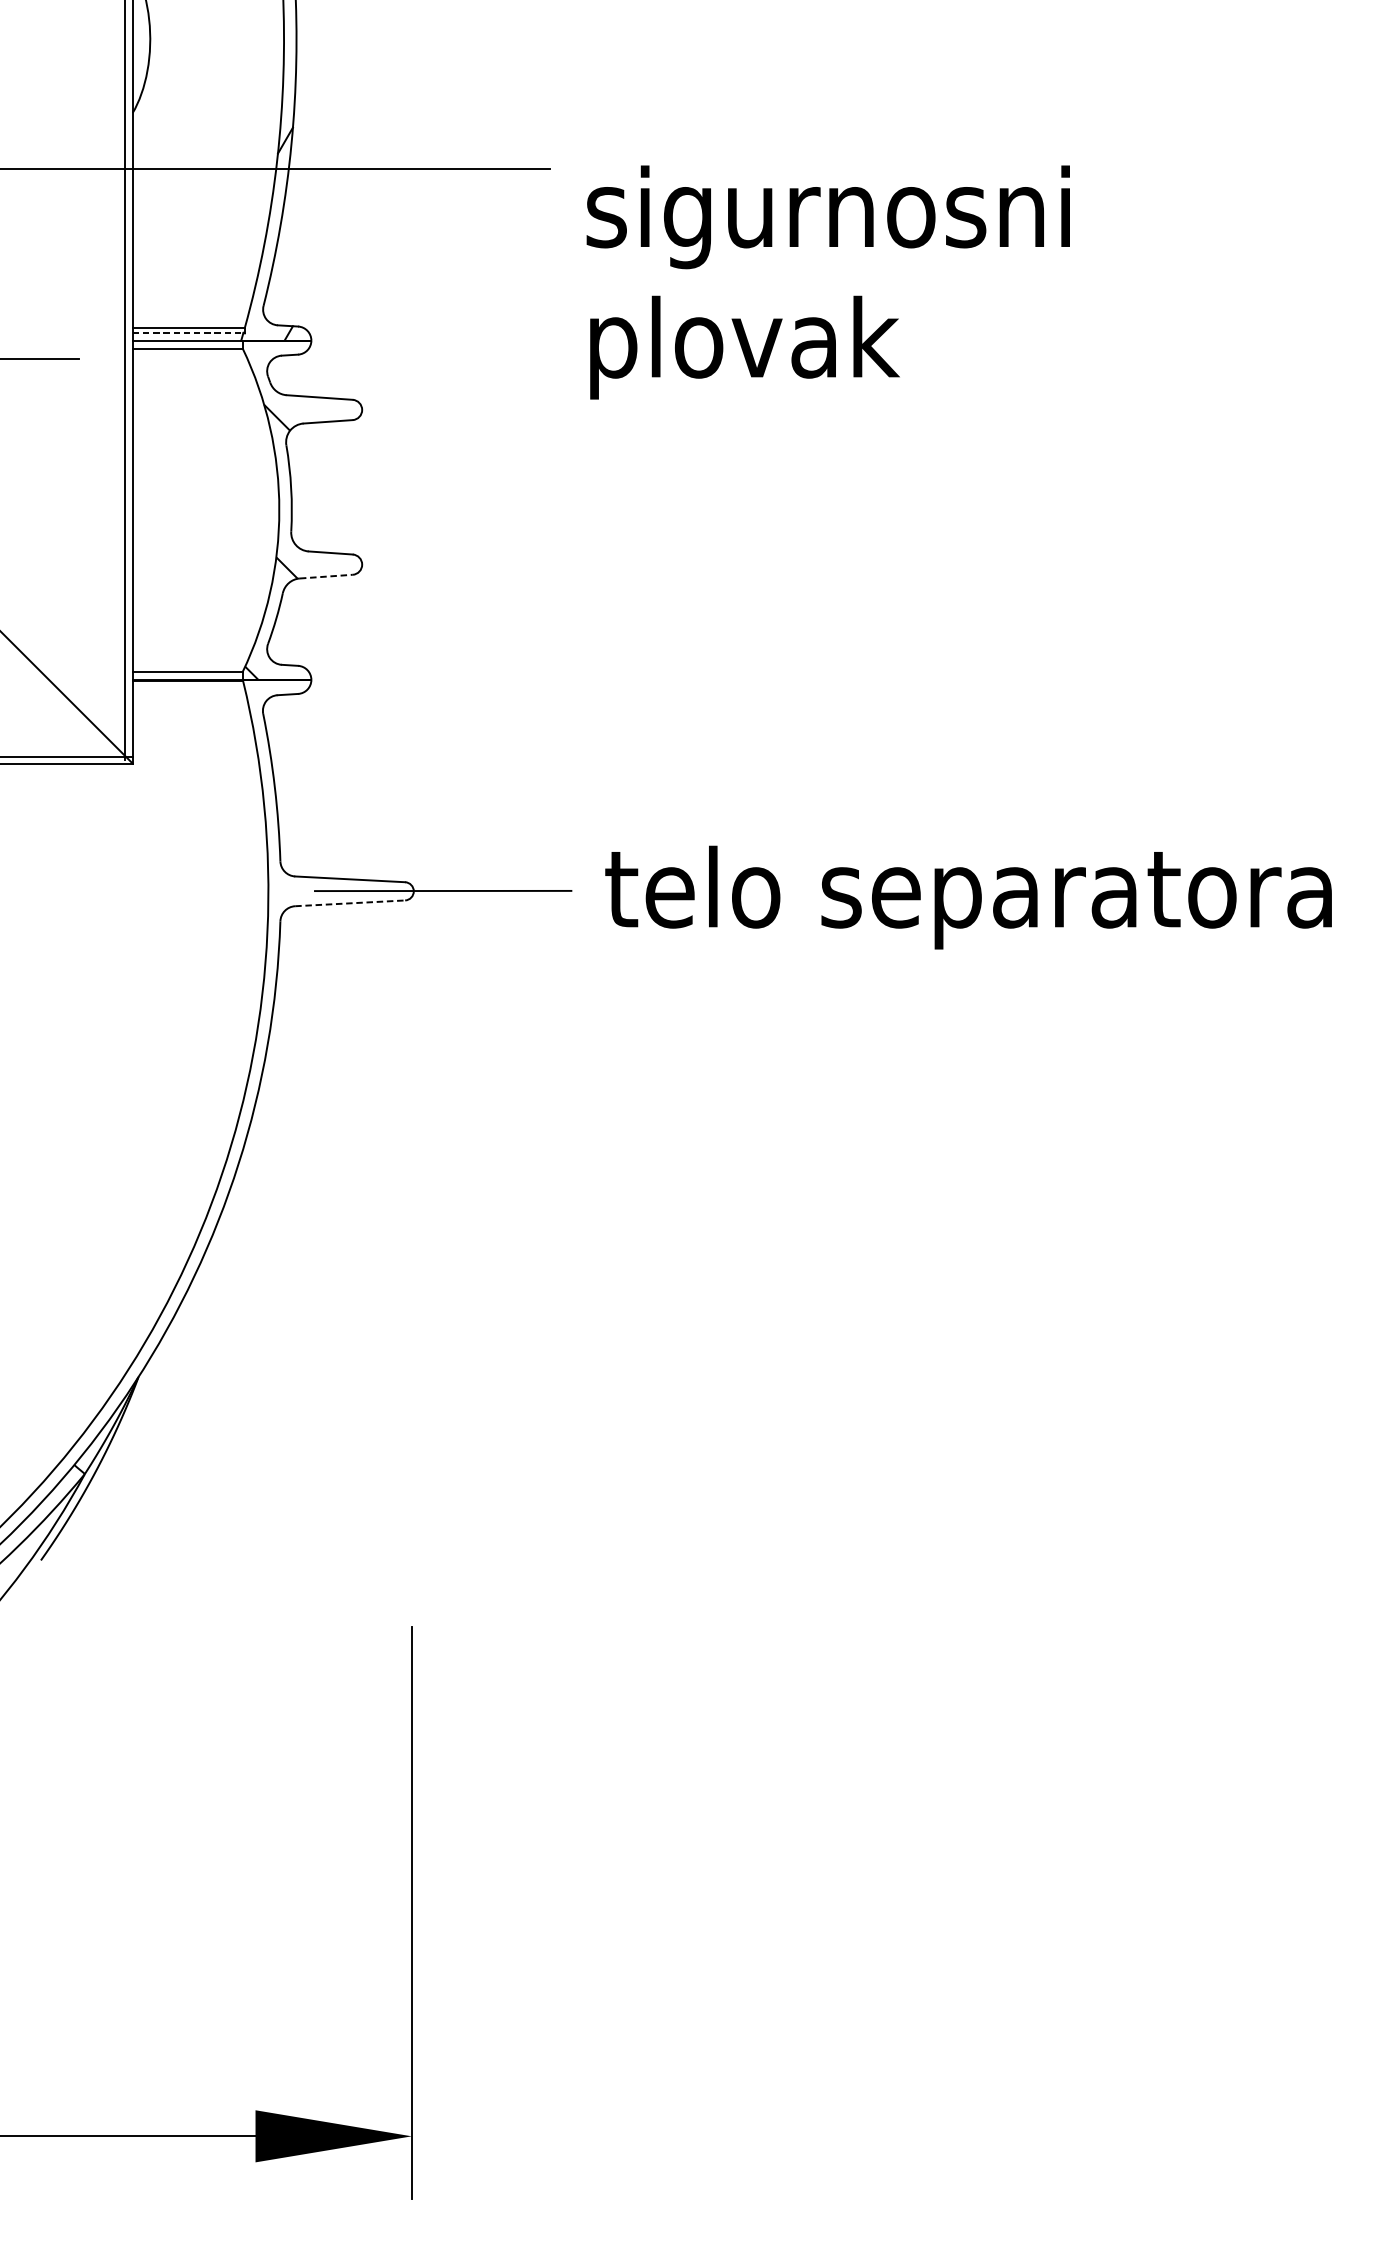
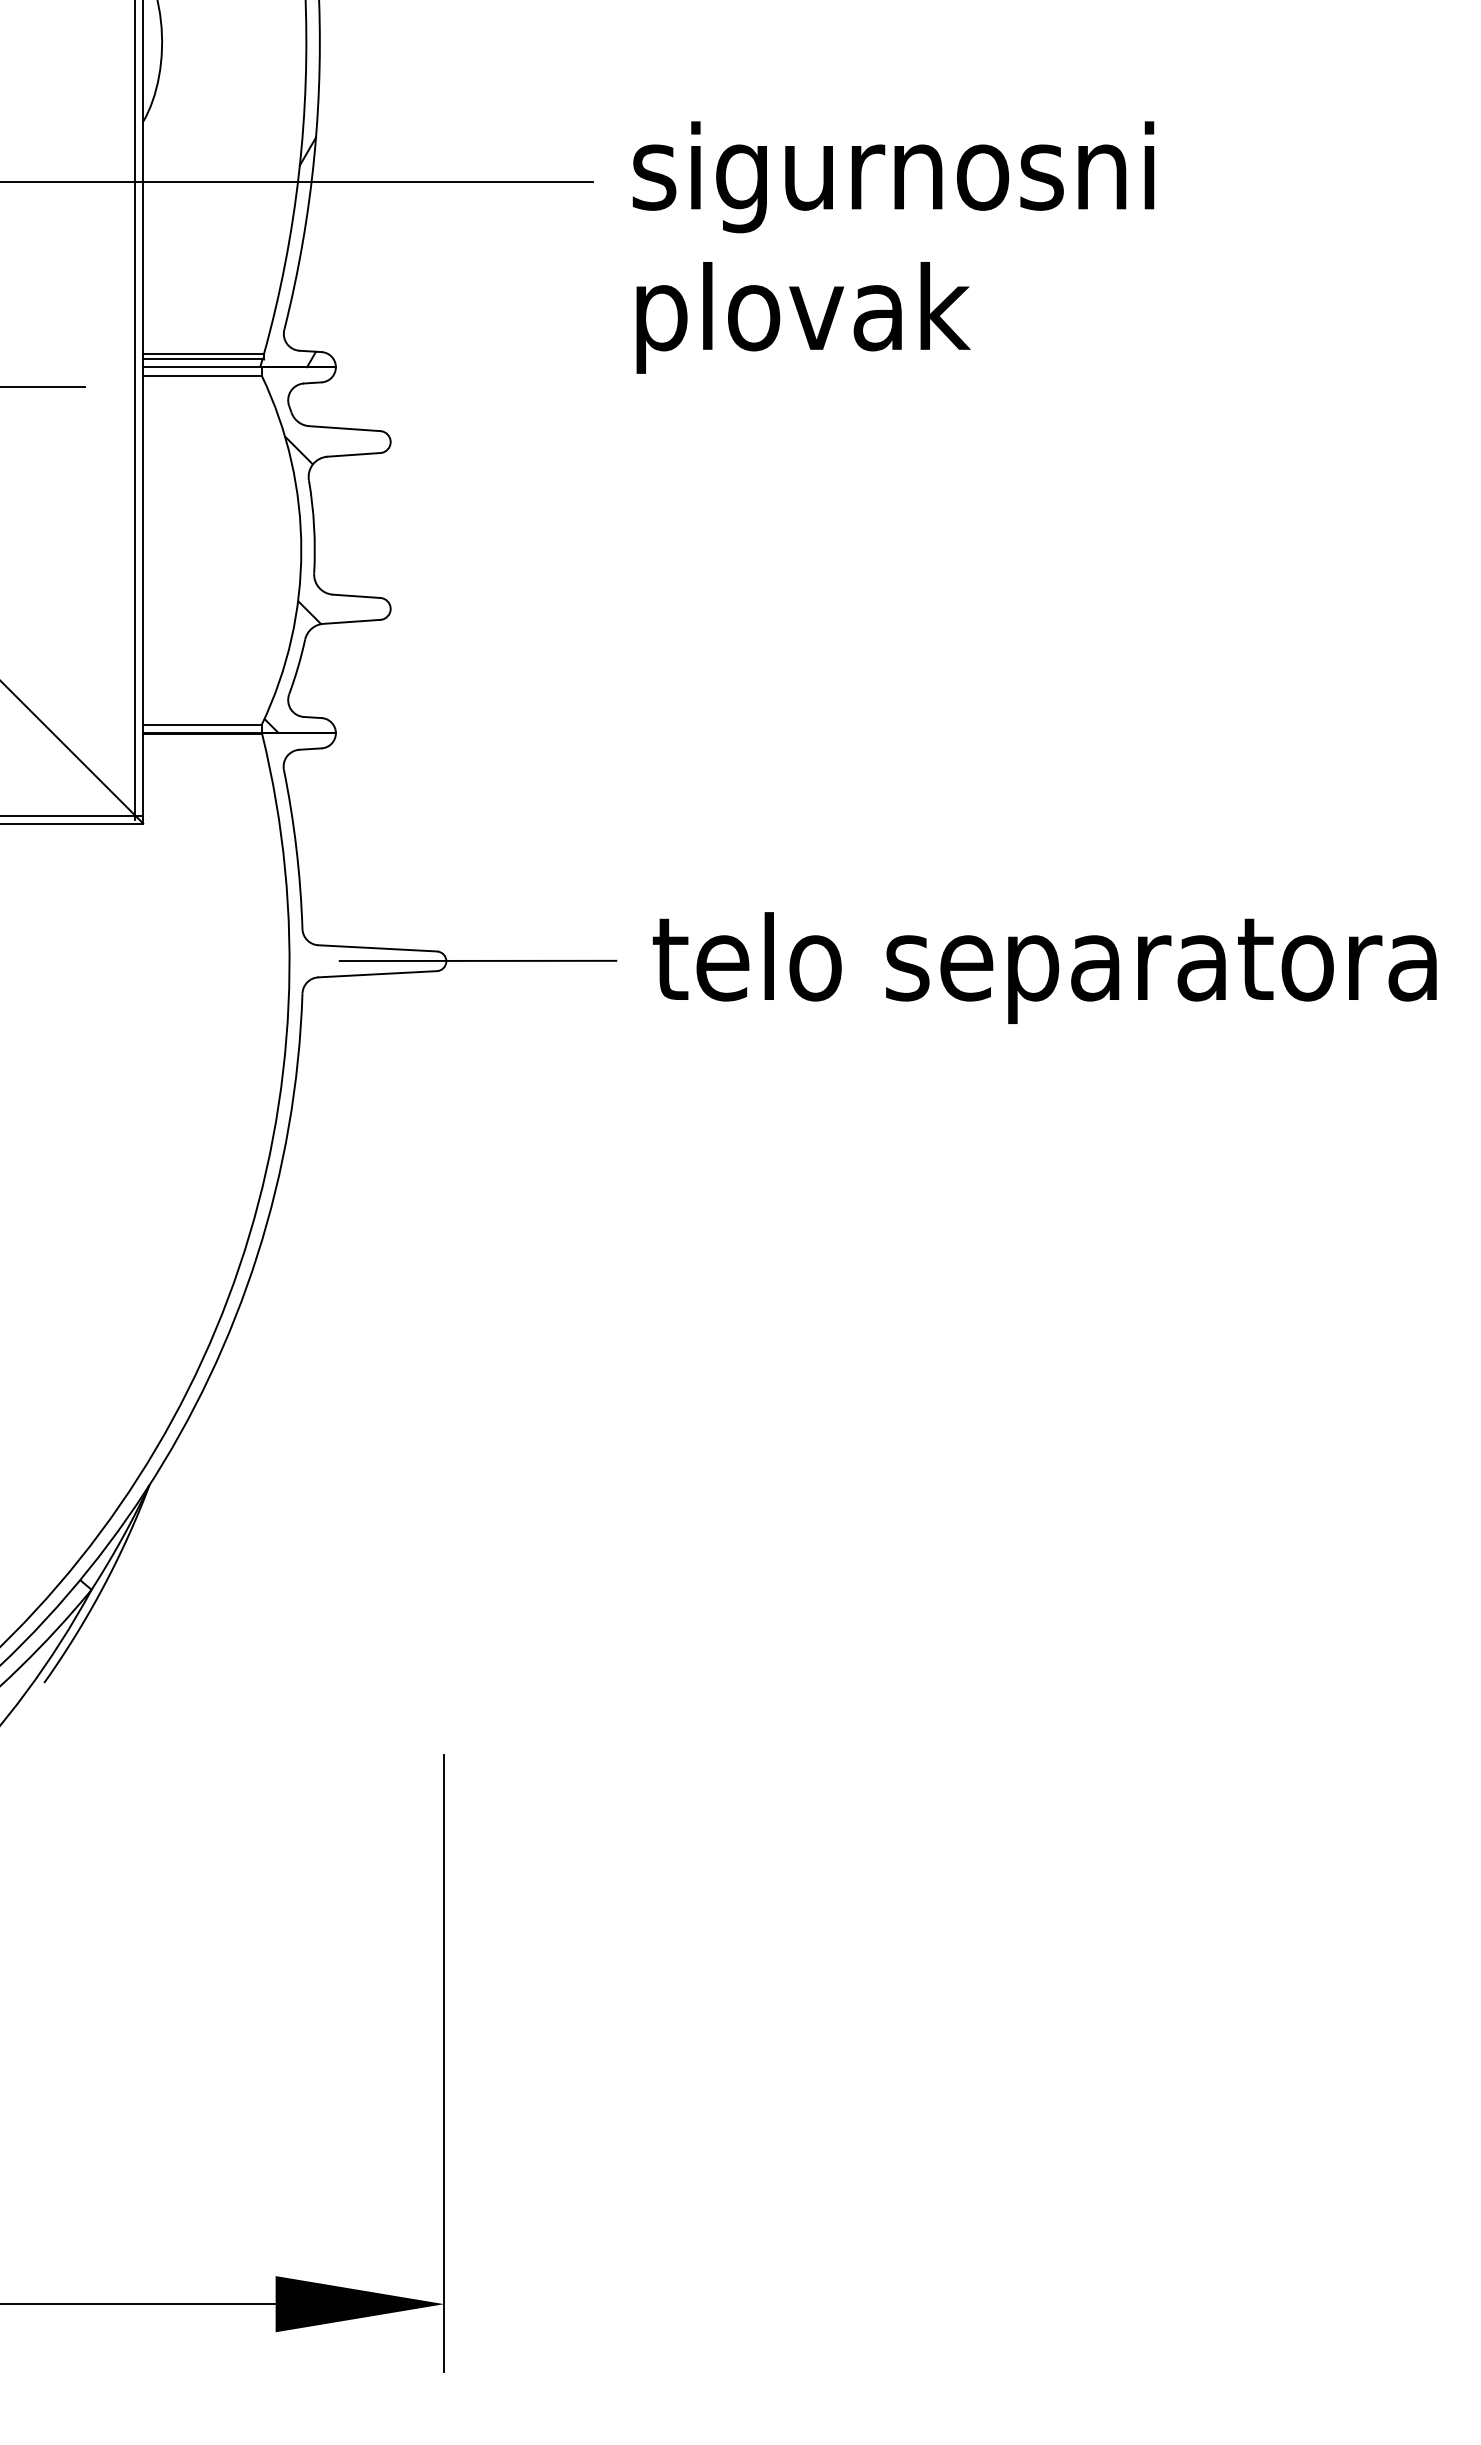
text: (828, 282) -> (893, 247), moved
line: (187, 332) -> (202, 358), dashed -> solid
line: (325, 576) -> (351, 621), dashed -> solid
line: (350, 903) -> (378, 974), dashed -> solid

